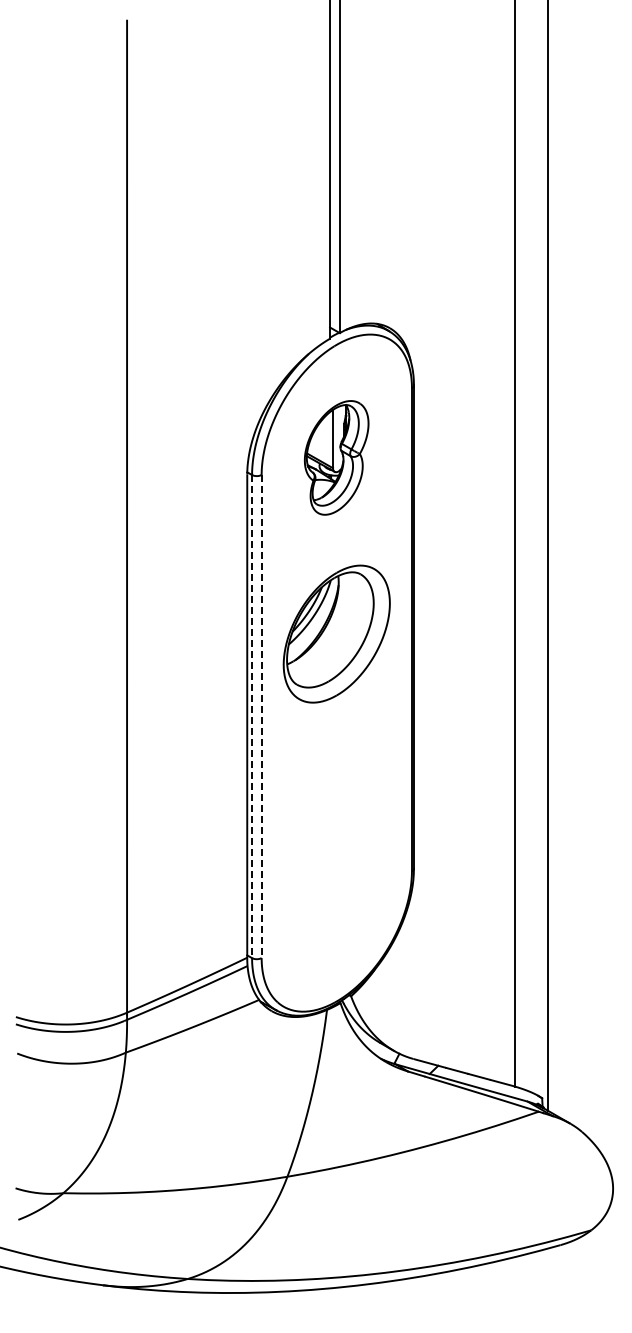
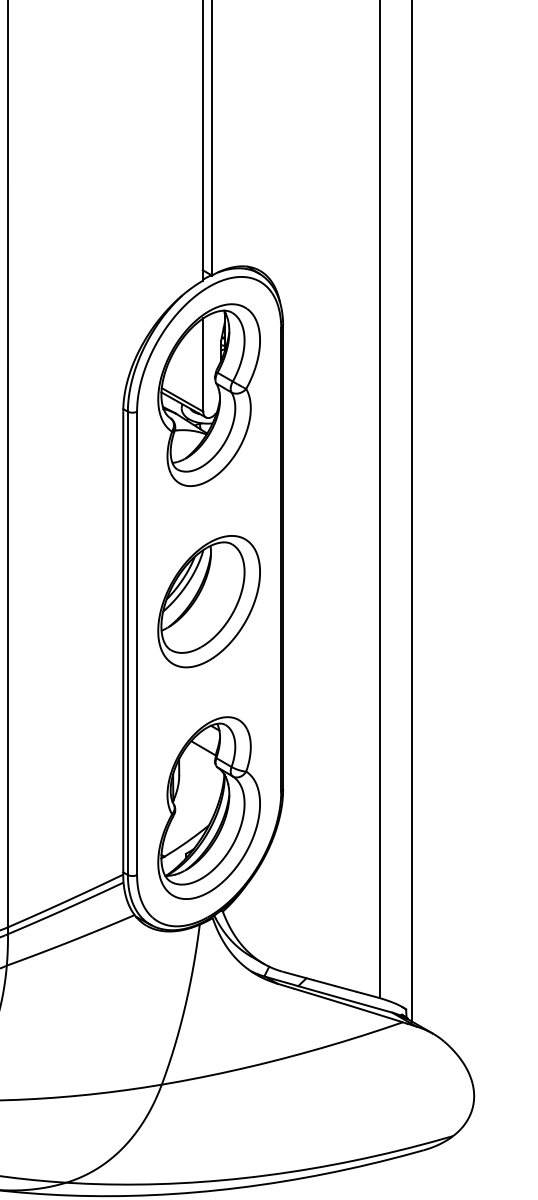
part: (336, 457) -> (208, 394), size x1.67
part: (336, 633) -> (208, 601), moved
line: (252, 716) -> (128, 643), dashed -> solid
line: (261, 716) -> (136, 643), dashed -> solid
part: (336, 888) -> (208, 808), added

